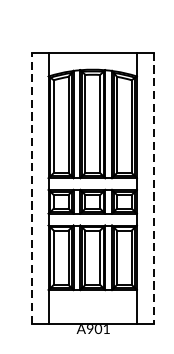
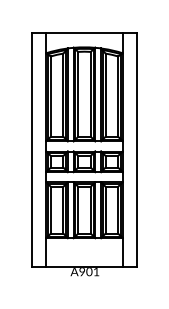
line: (31, 187) -> (31, 149), dashed -> solid
line: (154, 188) -> (137, 150), dashed -> solid

